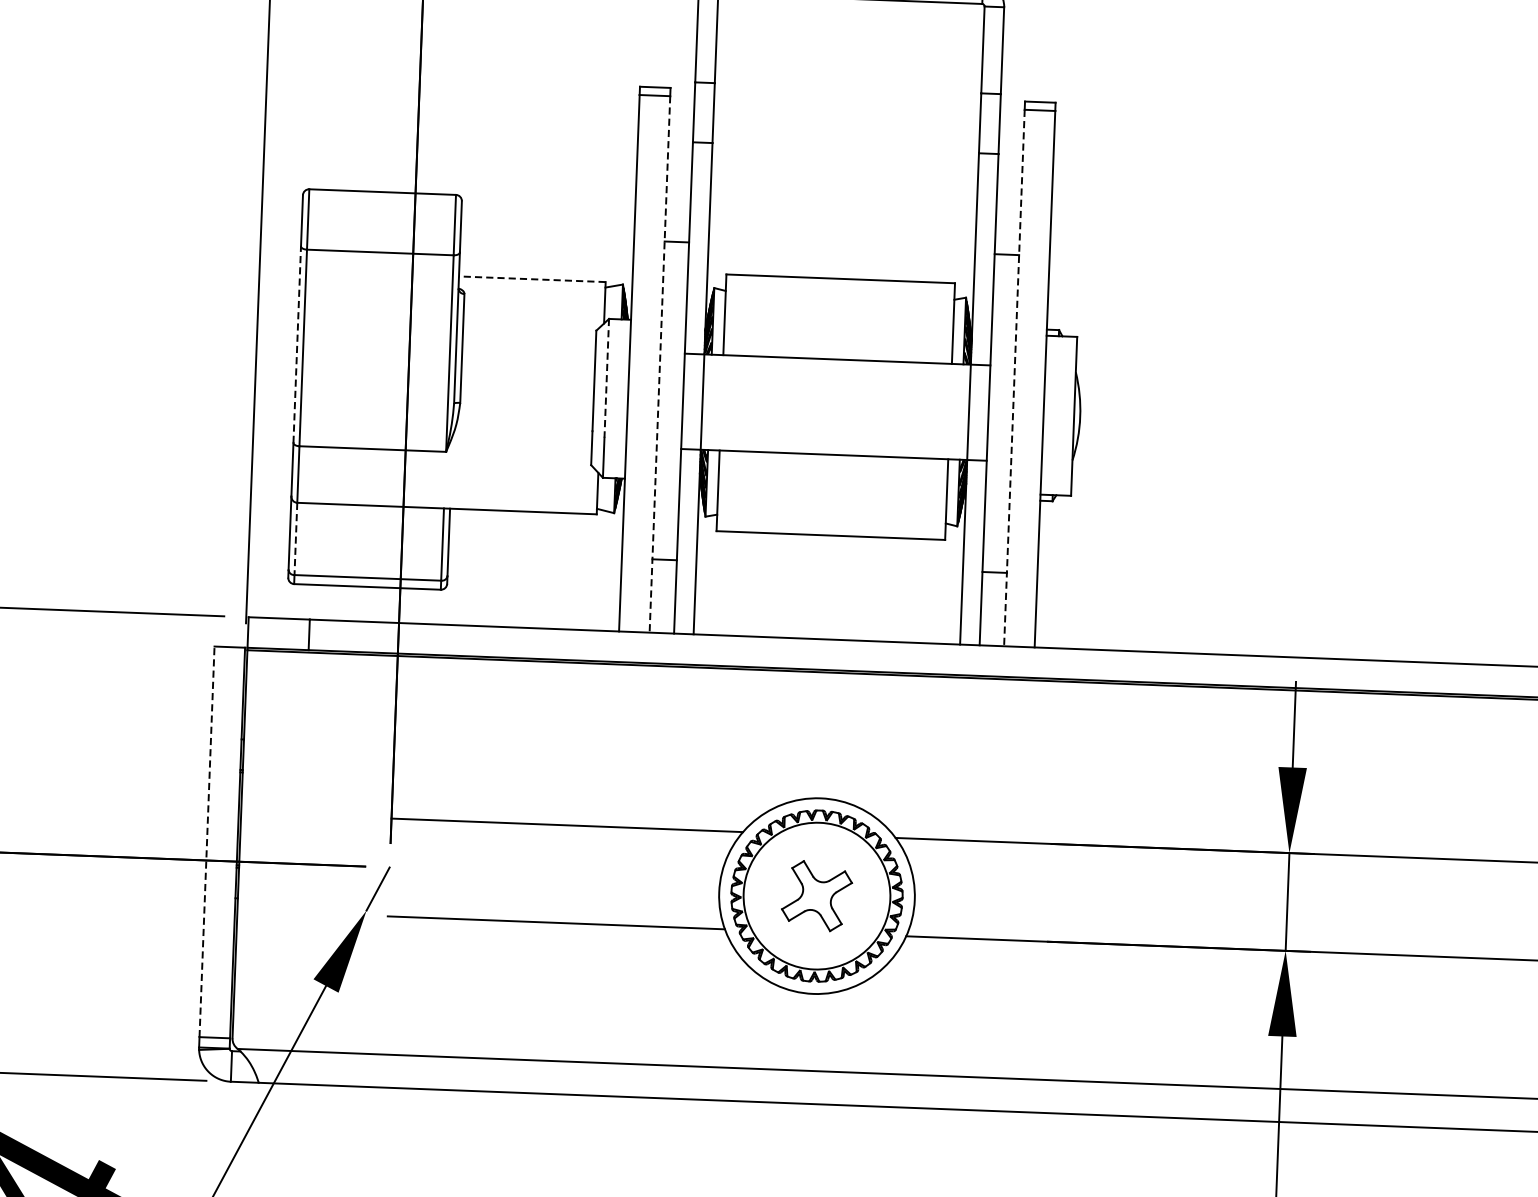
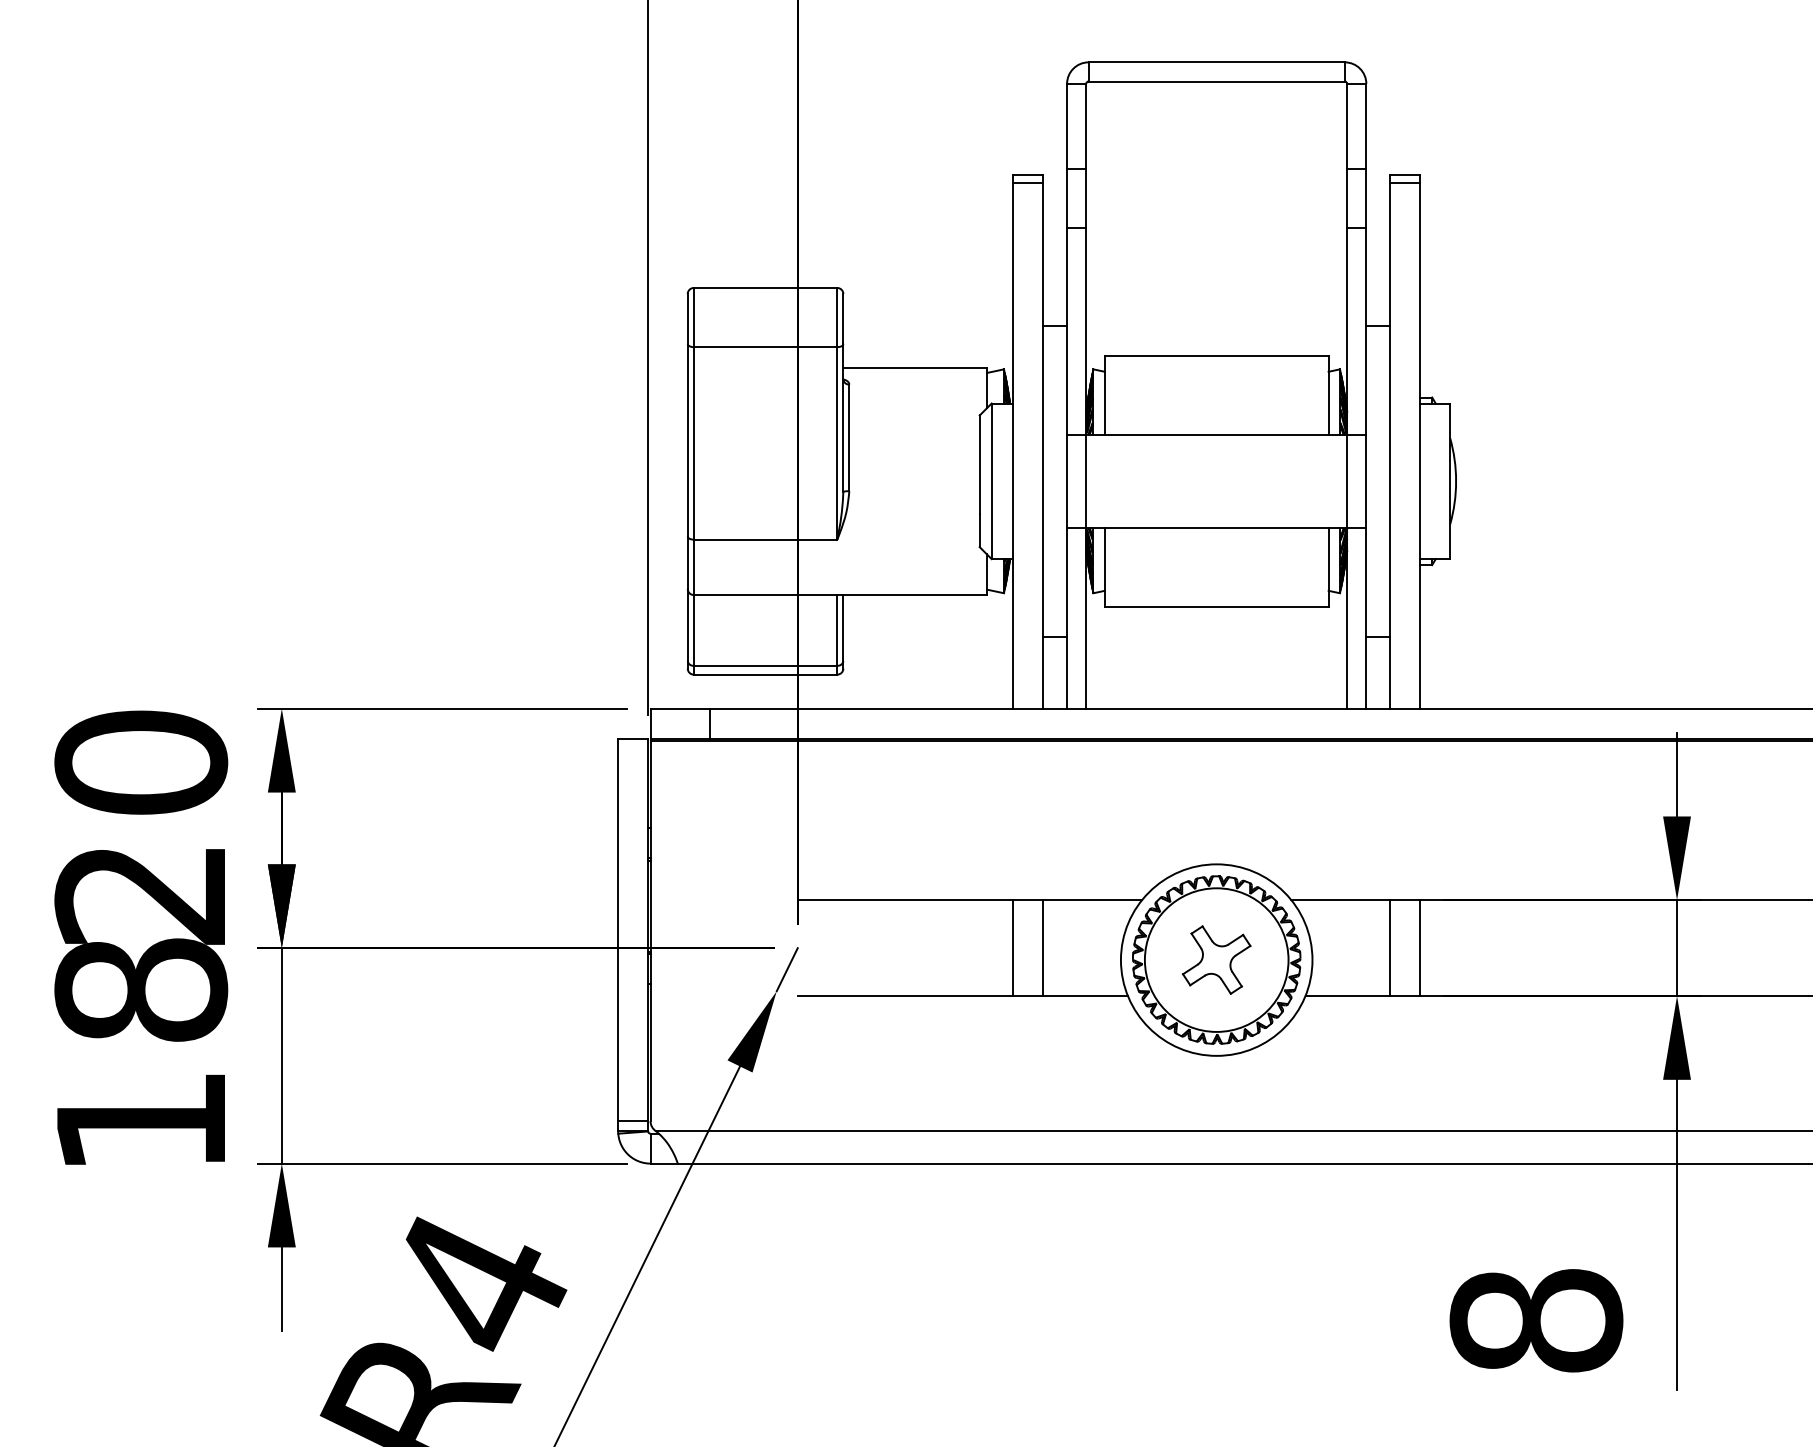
line: (532, 279) -> (915, 367), dashed -> solid
line: (297, 343) -> (687, 439), dashed -> solid
line: (660, 364) -> (1043, 446), dashed -> solid
line: (1014, 378) -> (1390, 446), dashed -> solid
line: (606, 379) -> (991, 462), dashed -> solid
line: (295, 539) -> (693, 630), dashed -> solid
line: (207, 841) -> (618, 929), dashed -> solid
line: (609, 876) -> (1013, 948), added
line: (640, 877) -> (1043, 948), added
line: (994, 891) -> (1390, 948), added
line: (1025, 892) -> (1420, 948), added

